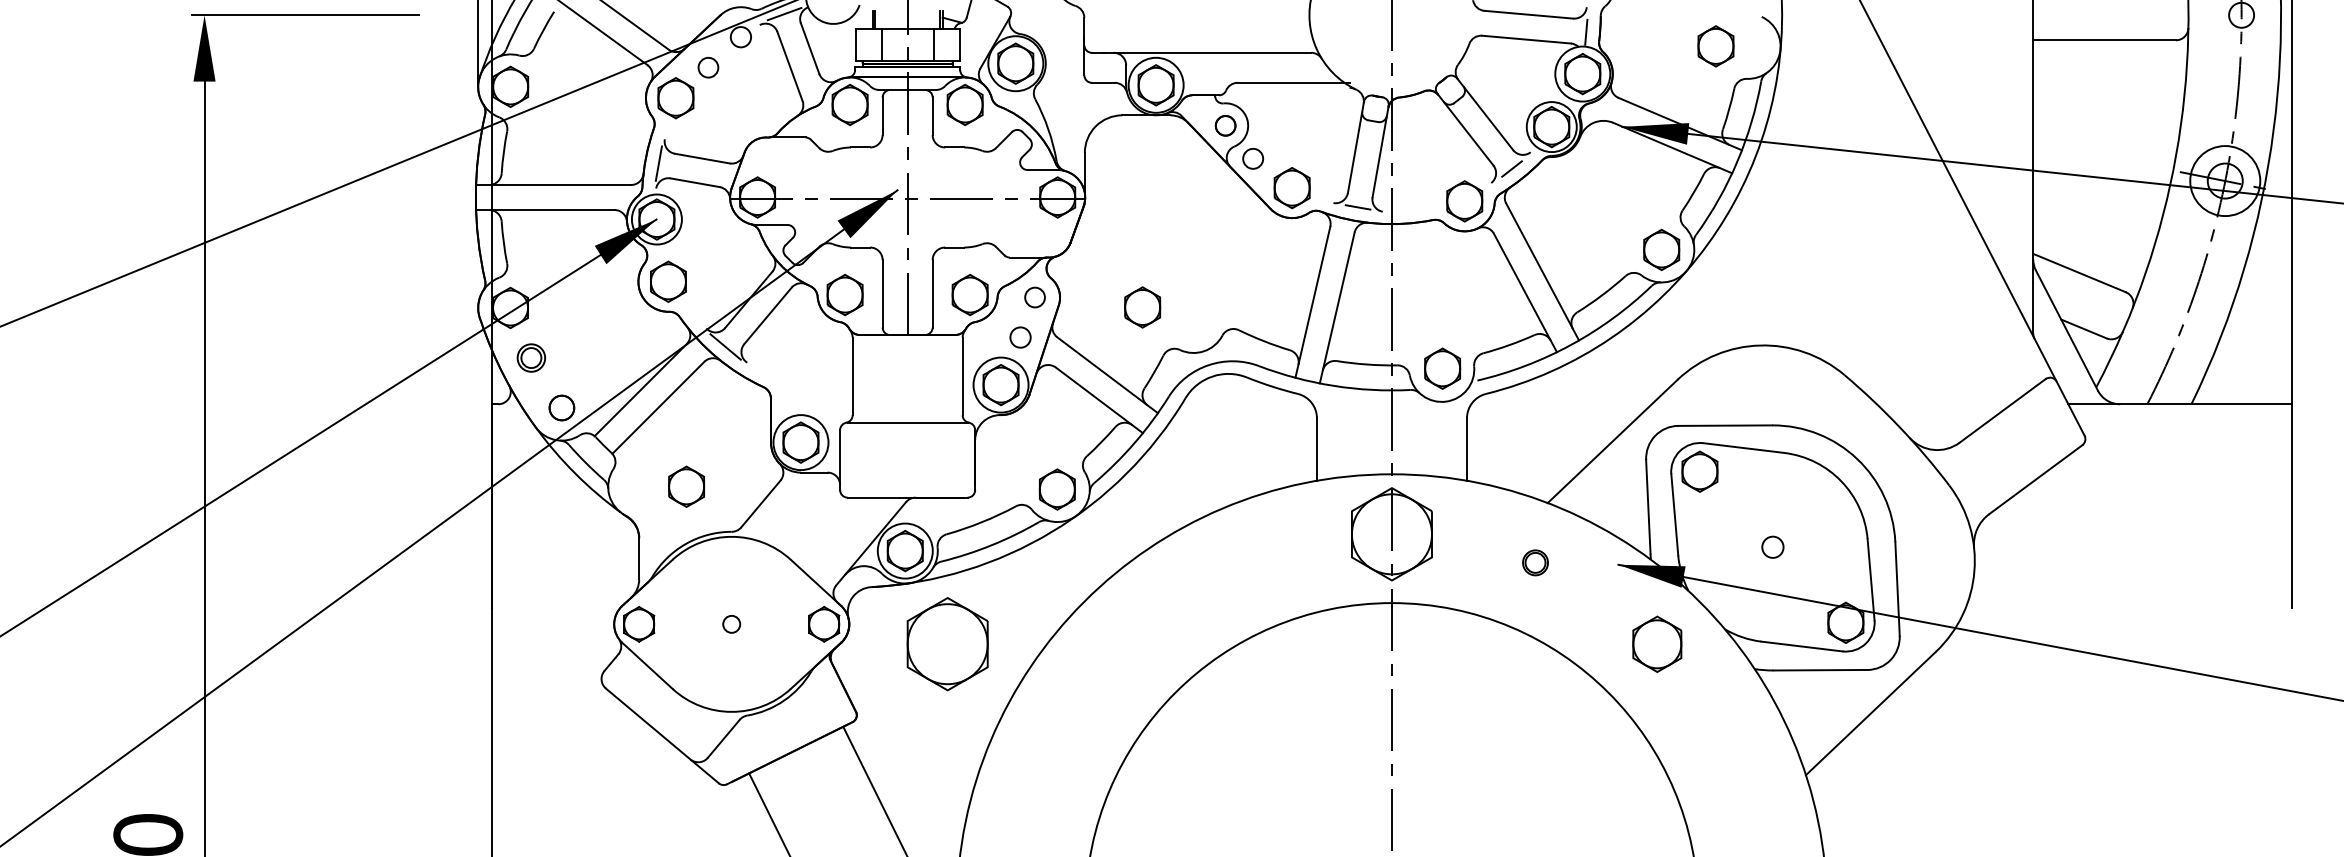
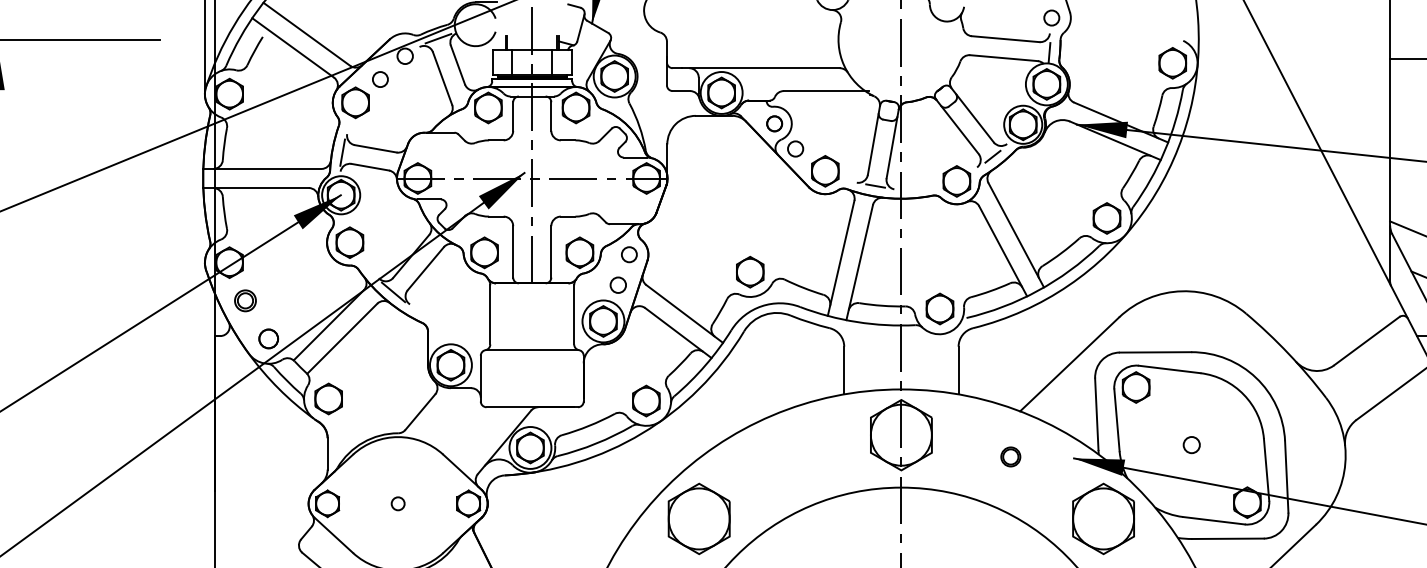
part: (1715, 46) -> (1172, 63), moved
part: (1142, 307) -> (750, 272), moved
part: (686, 486) -> (328, 398), moved
part: (947, 644) -> (699, 519), moved
part: (1657, 644) -> (1103, 519), size x1.67

